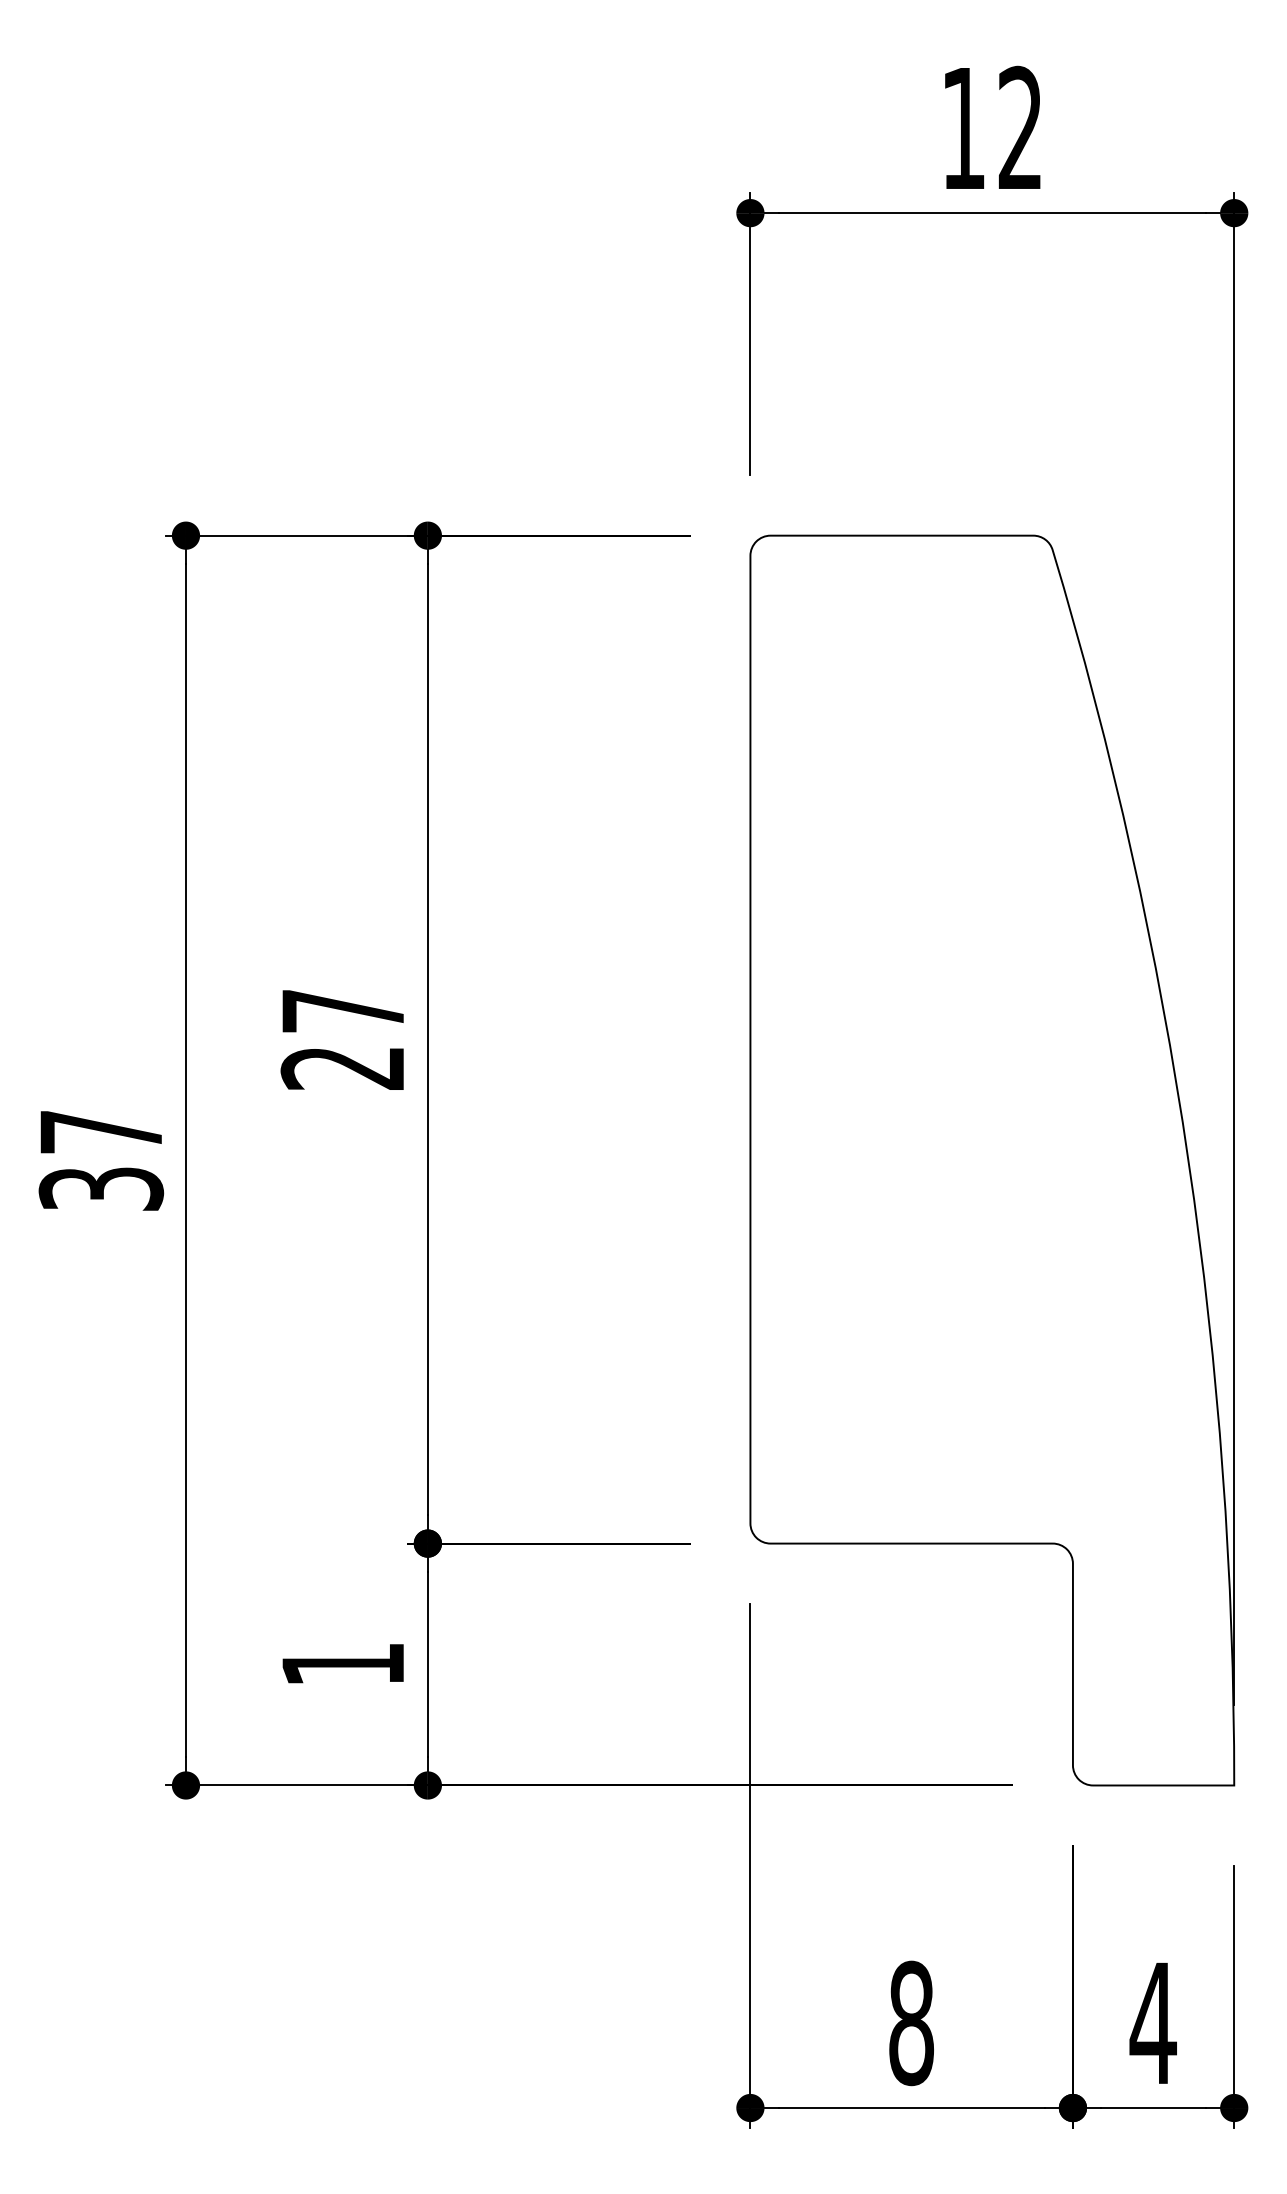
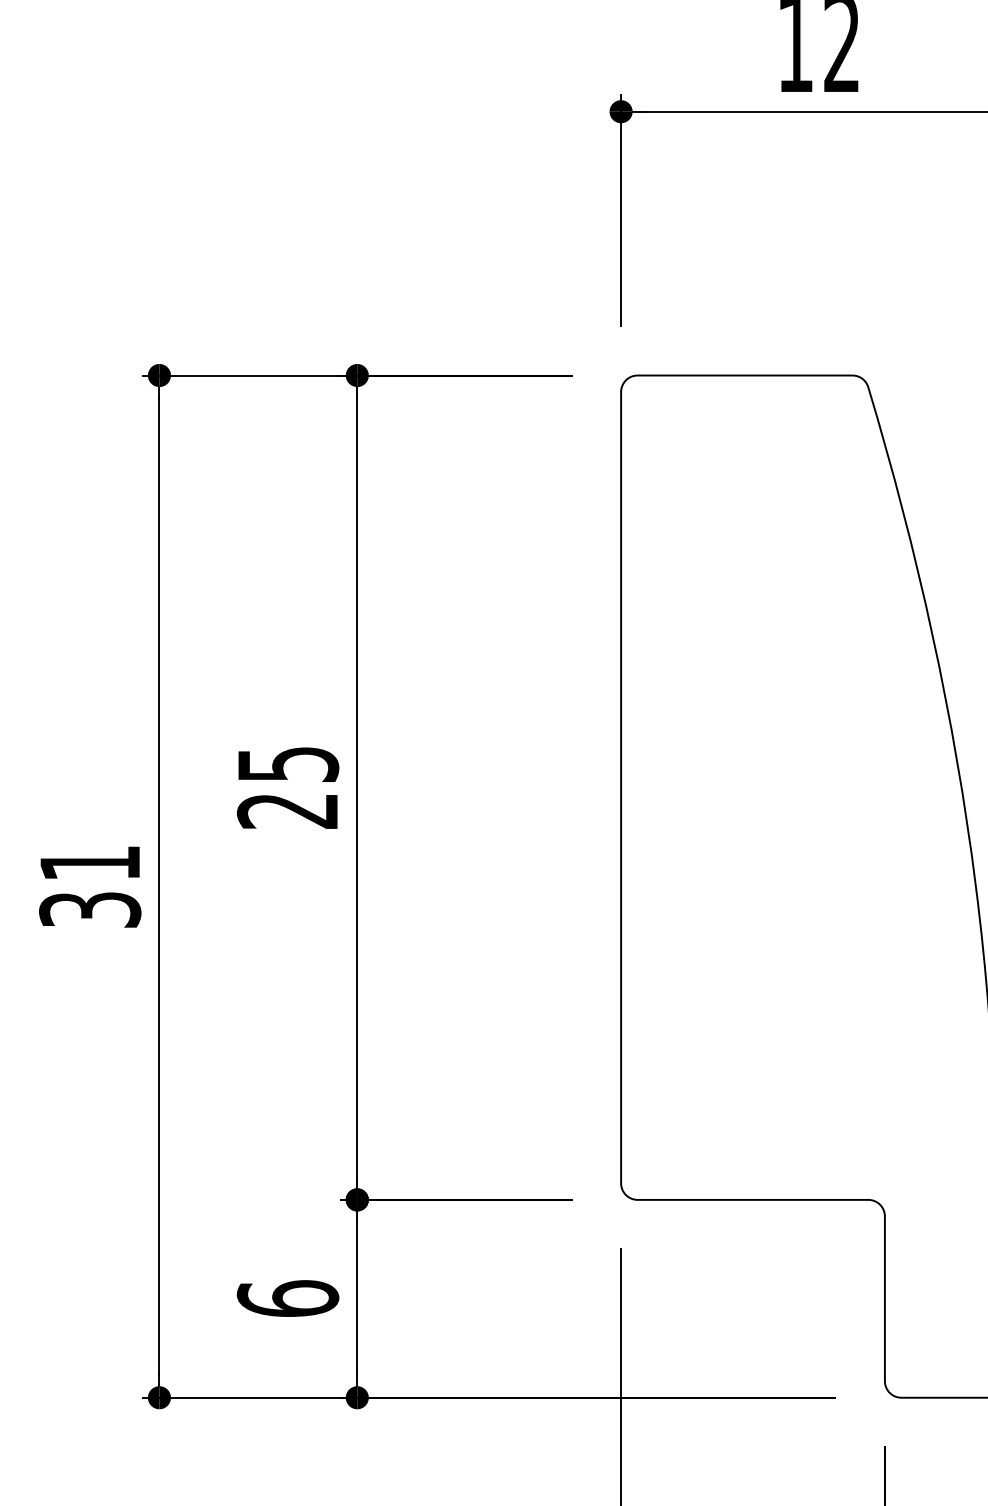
text: (343, 1011) -> (288, 764), 27 -> 25
text: (100, 1132) -> (89, 863), 37 -> 31
text: (342, 1663) -> (287, 1297), 1 -> 6

